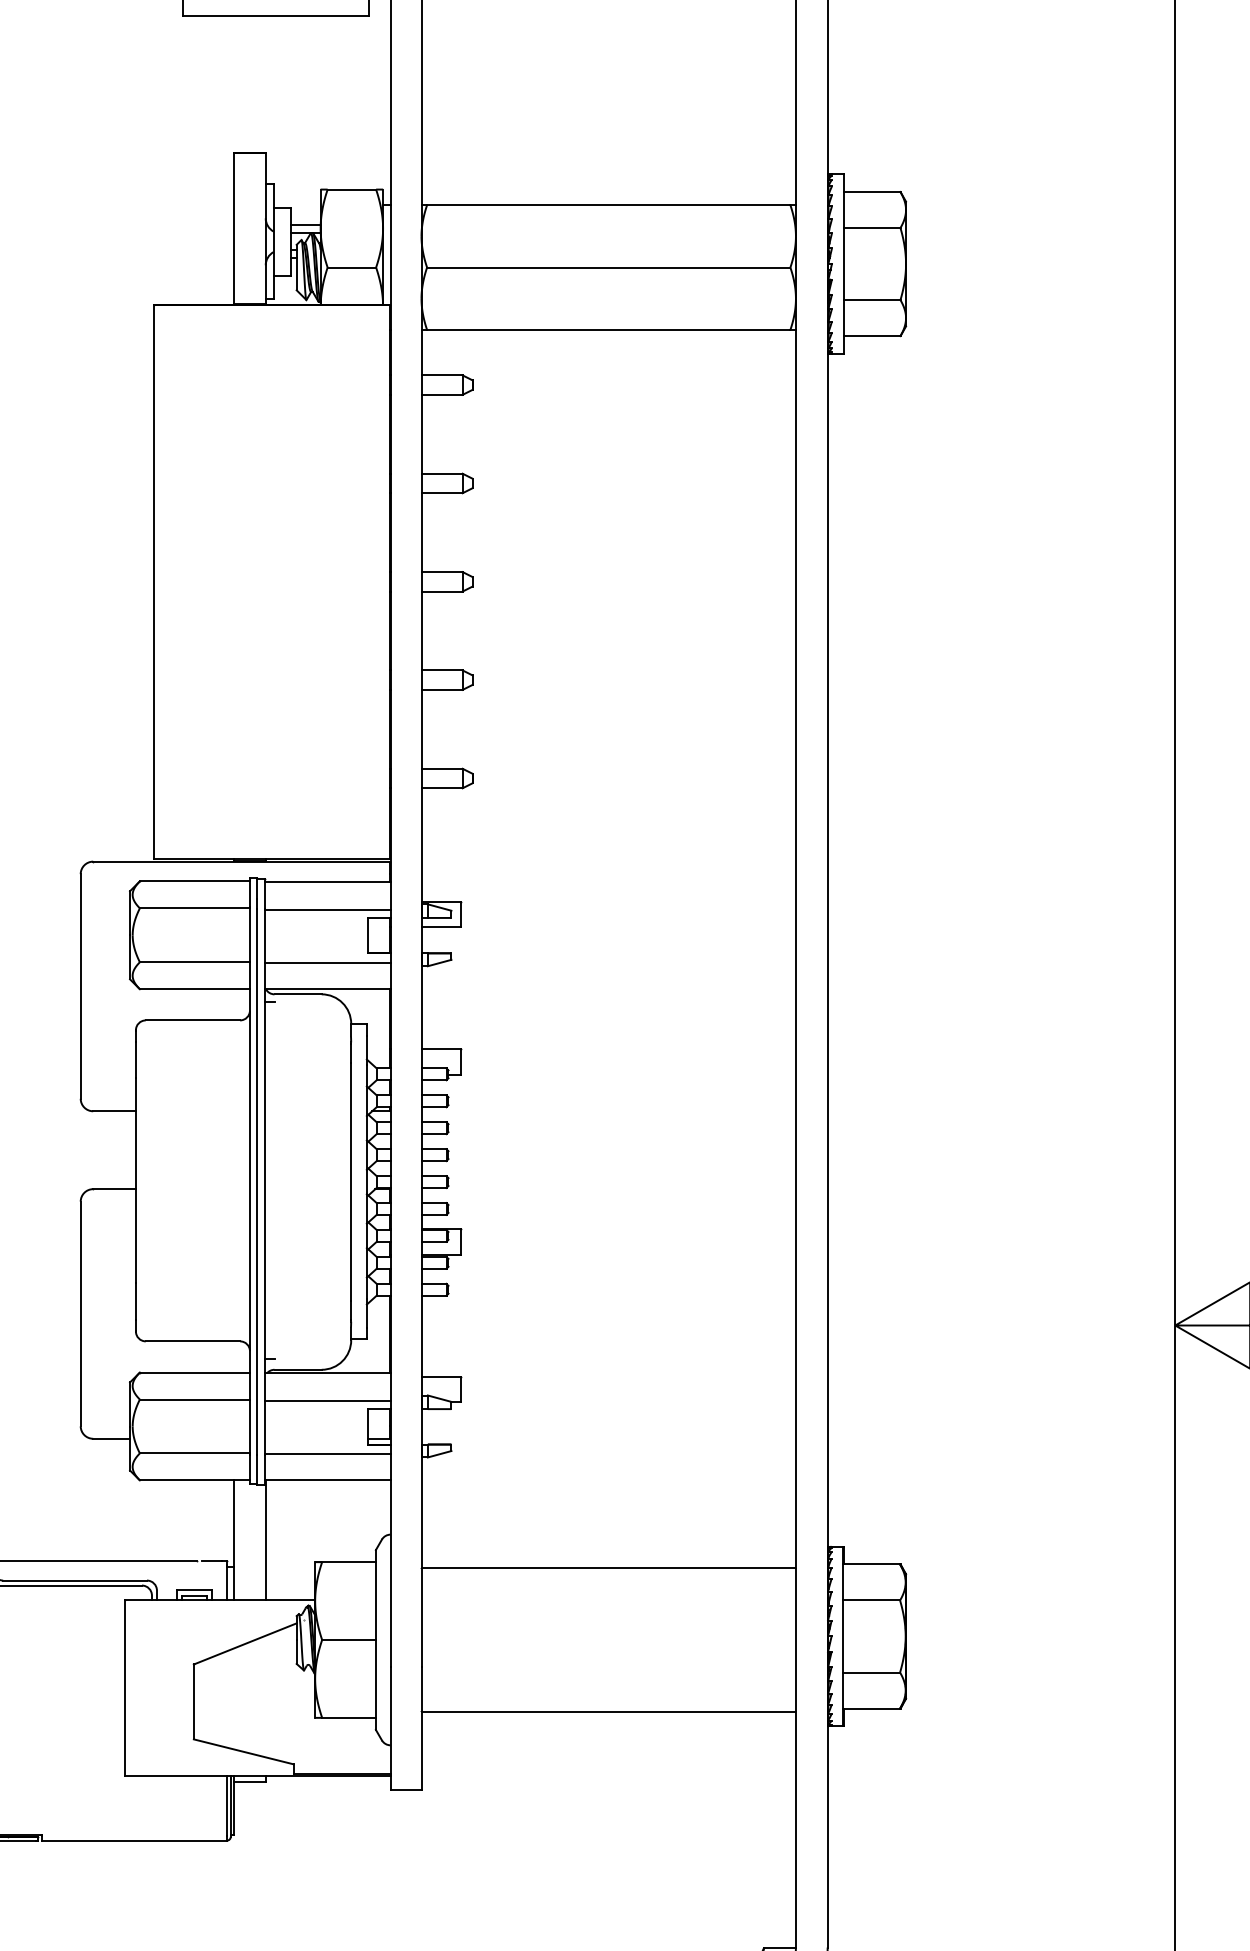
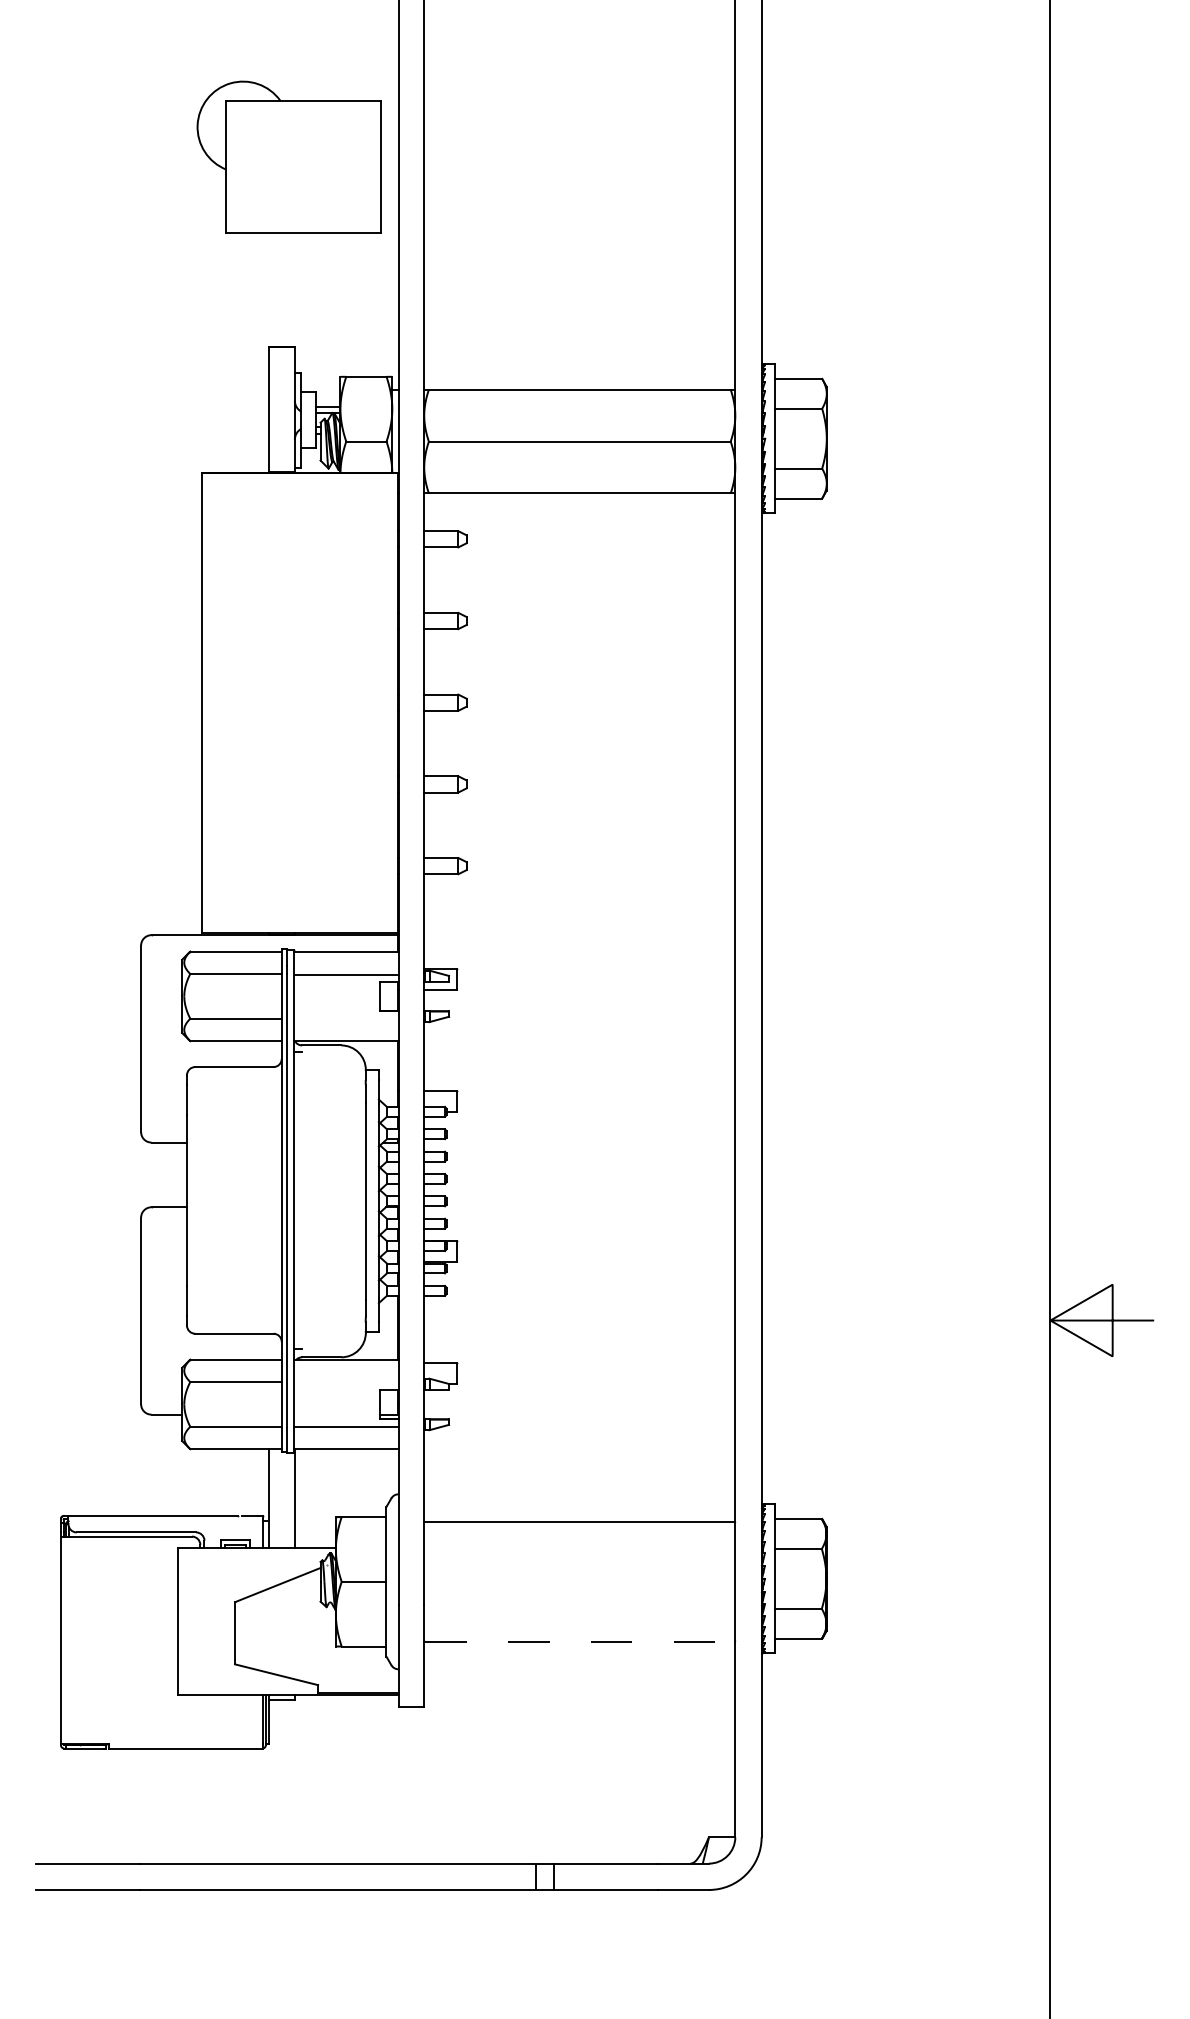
line: (326, 963) -> (345, 1019), removed
line: (326, 1401) -> (345, 1383), removed
line: (608, 1711) -> (579, 1641), solid -> dashed

